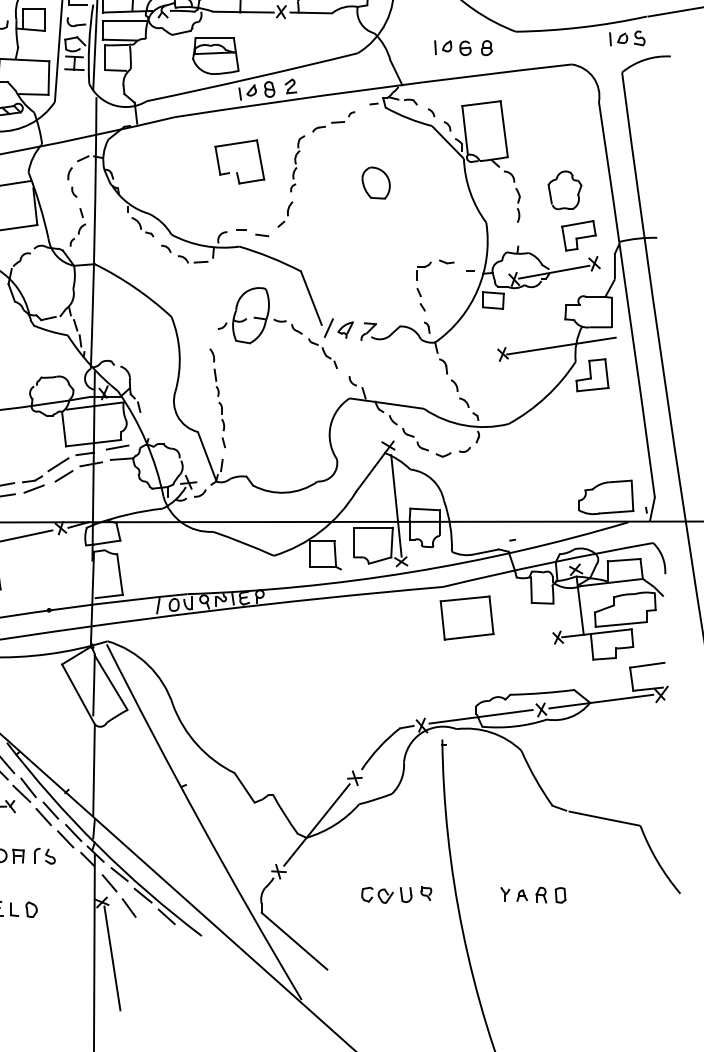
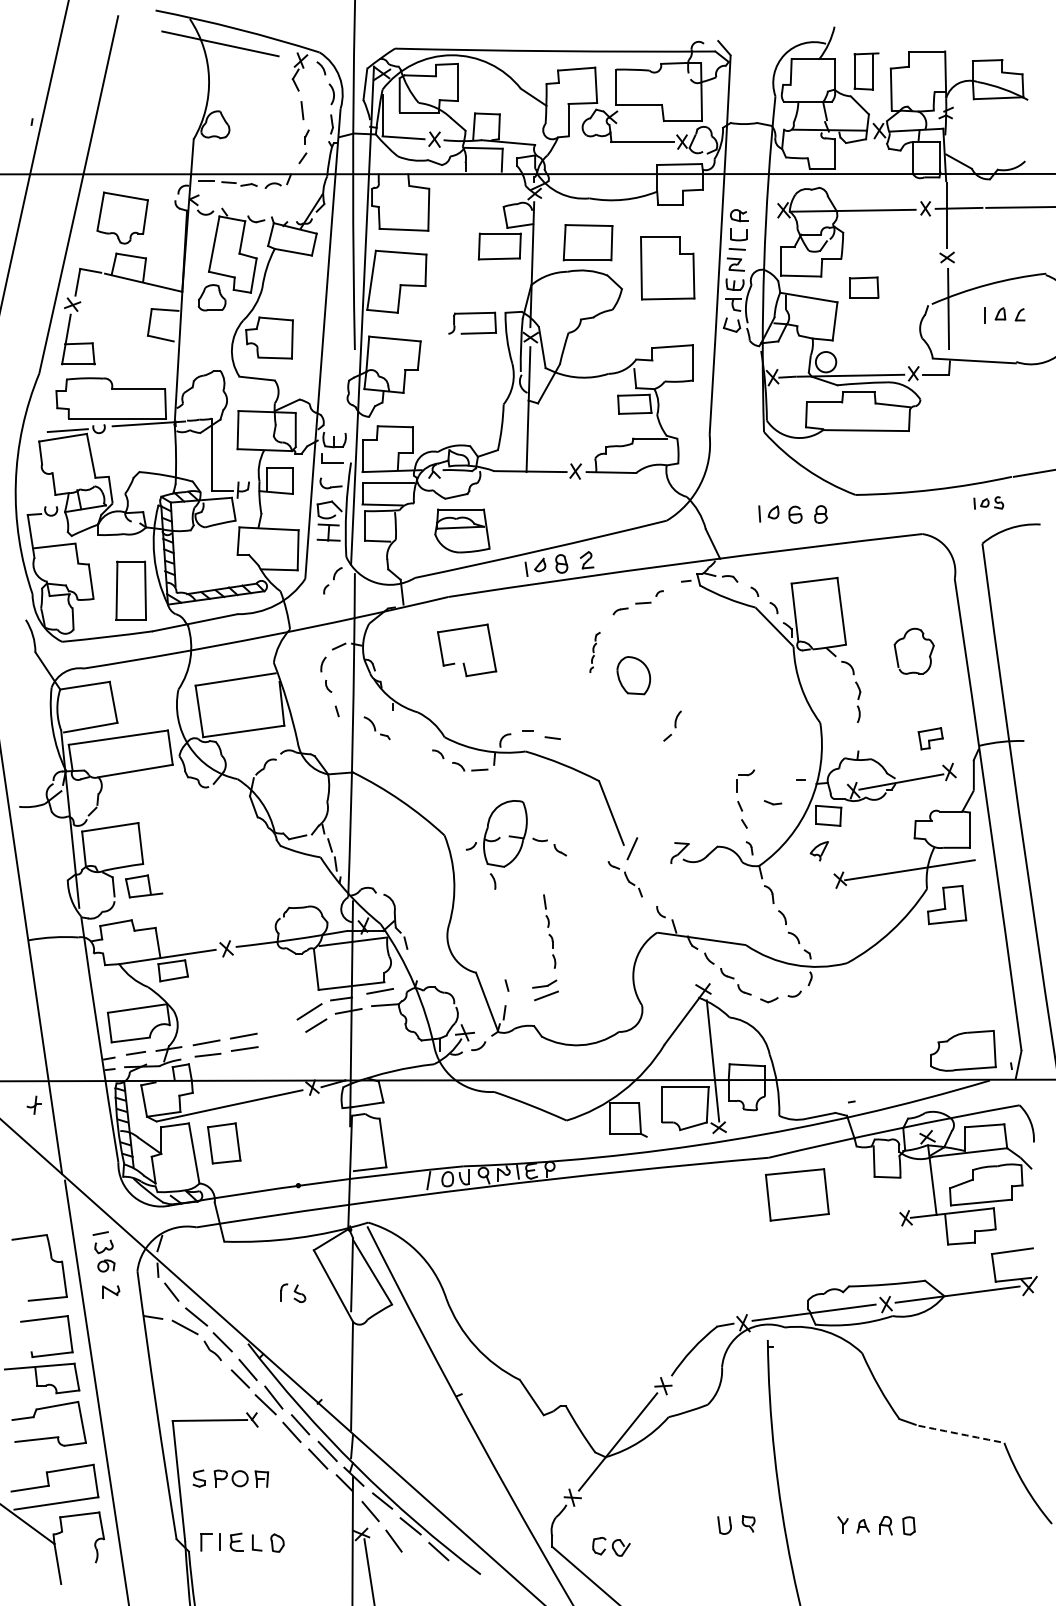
part: (627, 38) -> (988, 502), size x0.7
part: (215, 55) -> (462, 530), moved
part: (297, 163) -> (594, 652), size x0.6
part: (237, 172) -> (464, 662), moved
part: (375, 182) -> (633, 675), moved
part: (564, 189) -> (913, 650), moved
part: (285, 213) -> (672, 725), moved
part: (142, 227) -> (376, 728), moved
part: (77, 234) -> (332, 580), moved
part: (578, 235) -> (930, 738), size x0.6
part: (446, 261) -> (772, 802), moved
part: (259, 315) -> (515, 833), moved
part: (344, 330) -> (818, 851), moved
part: (219, 399) -> (549, 931), moved
part: (33, 484) -> (545, 990), moved
arc: (604, 818) -> (961, 1434), solid -> dashed
part: (45, 855) -> (293, 1292), moved
part: (377, 895) -> (611, 1546), moved

